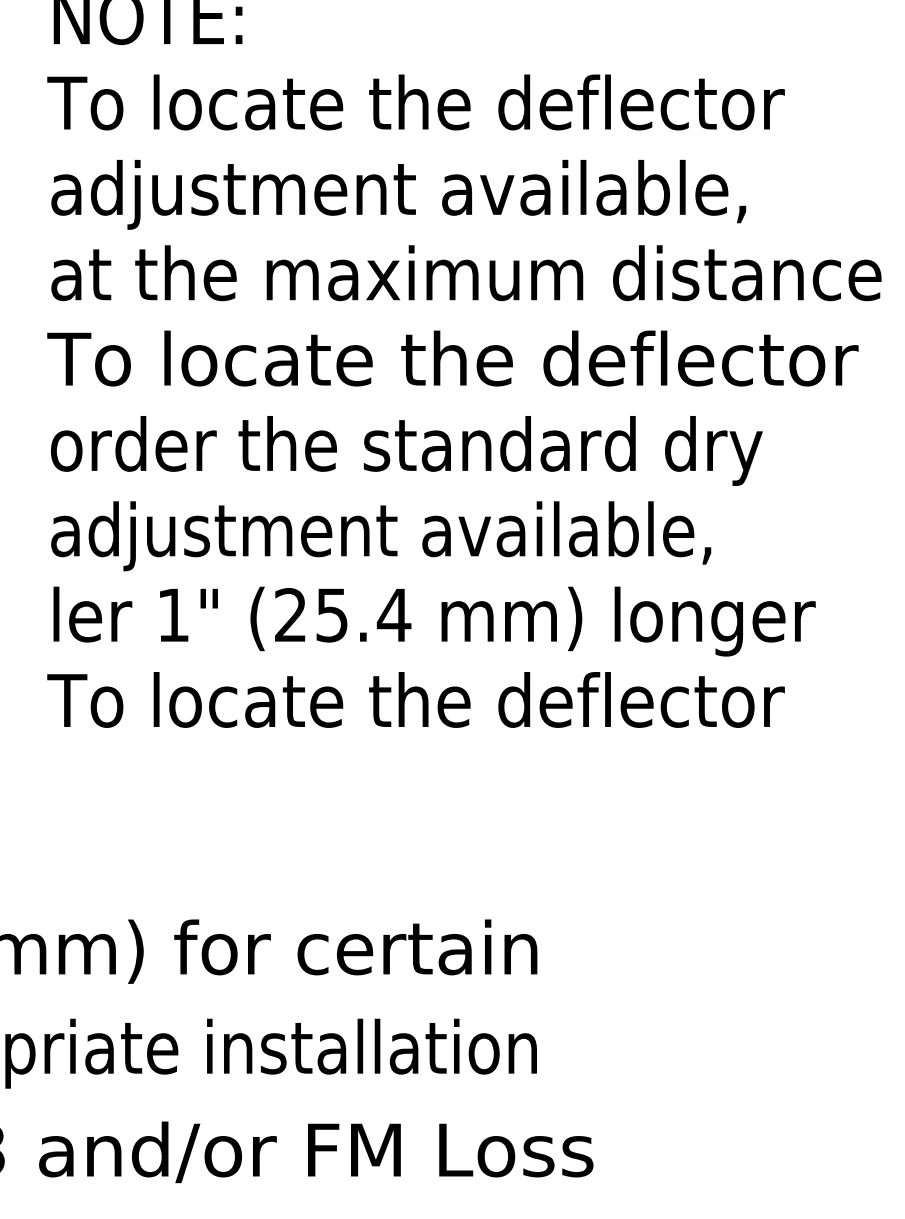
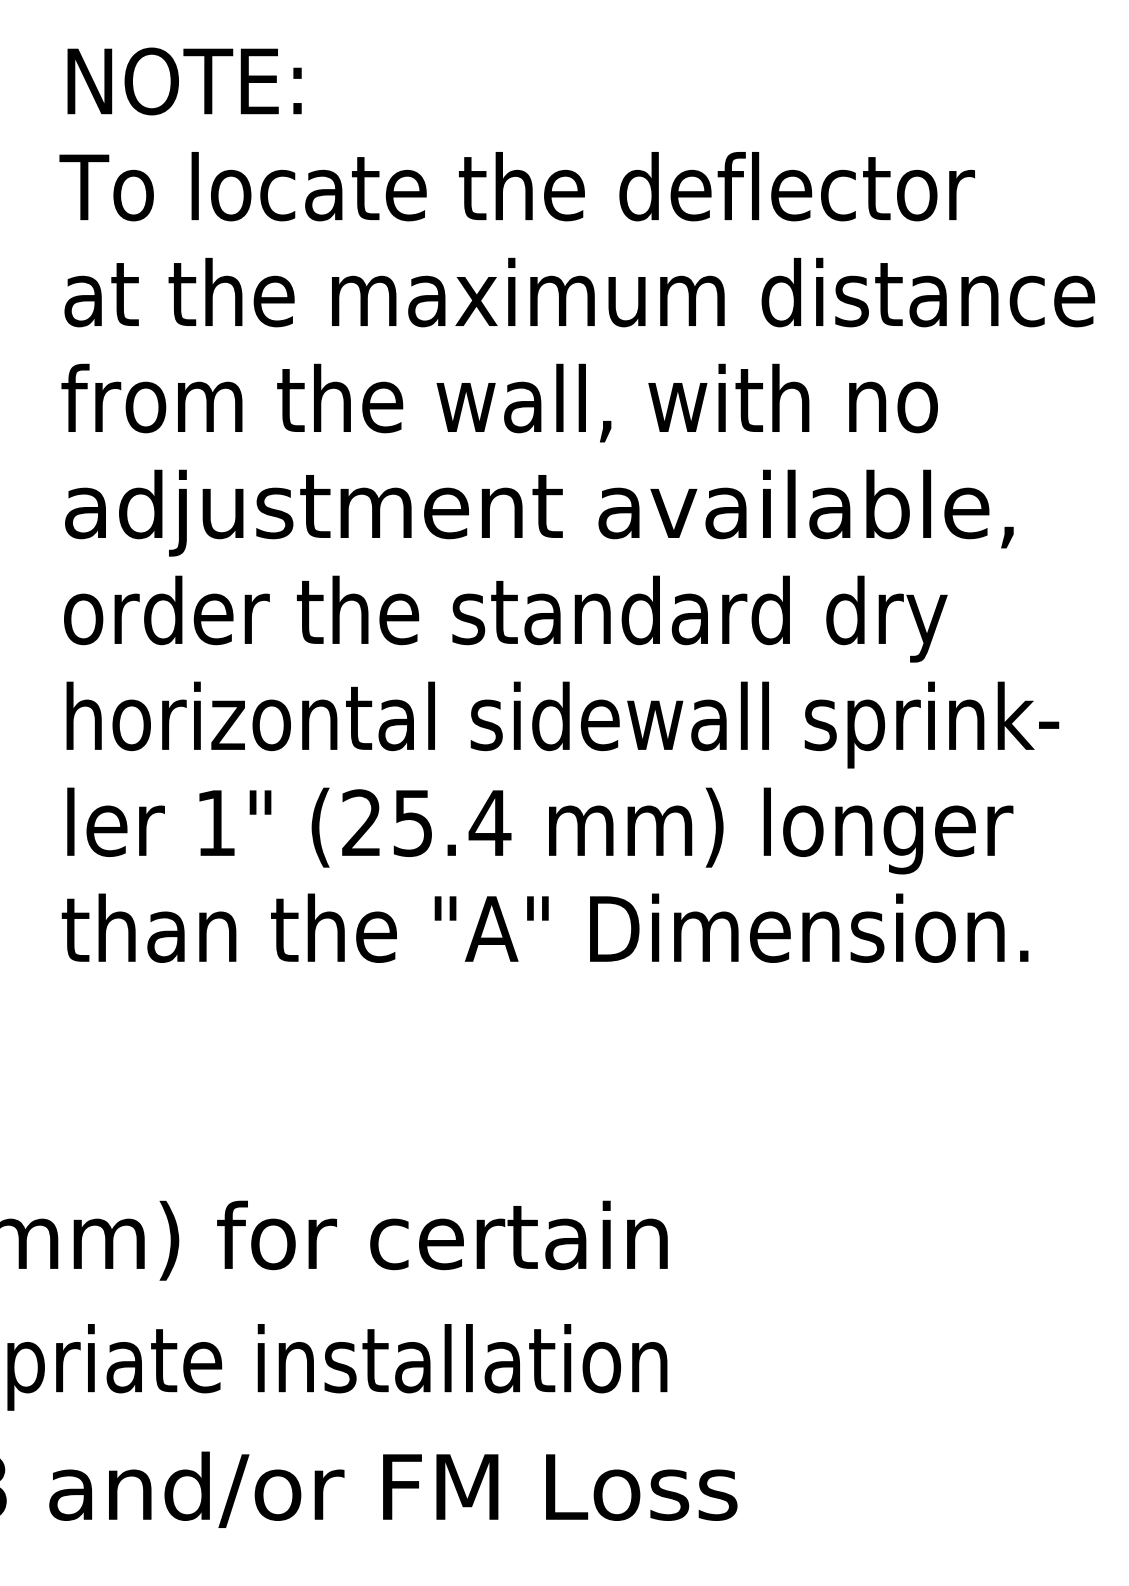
text: (485, 194) -> (603, 300), adjustment available, -> at the maximum distance
text: (465, 276) -> (578, 402), at the maximum distance -> from the wall, with no
text: (452, 365) -> (562, 512), To locate the deflector -> adjustment available,
text: (451, 535) -> (561, 724), adjustment available, -> horizontal sidewall sprink-
text: (437, 699) -> (543, 927), To locate the deflector -> than the "A" Dimension.

